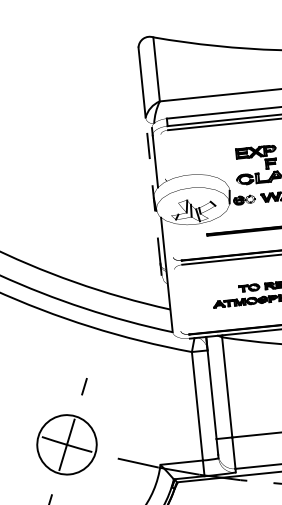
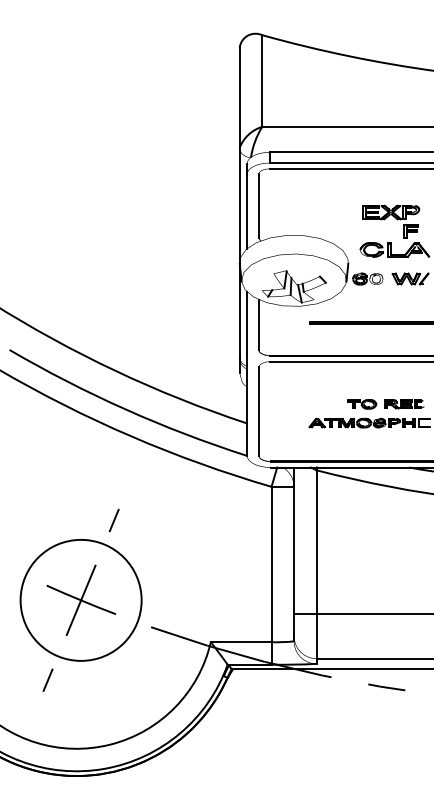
line: (162, 156) -> (258, 205), added
line: (152, 190) -> (239, 252), dashed -> solid
line: (171, 239) -> (258, 324), added
line: (177, 300) -> (258, 411), added
circle: (66, 444) -> (80, 599), size x1.43

